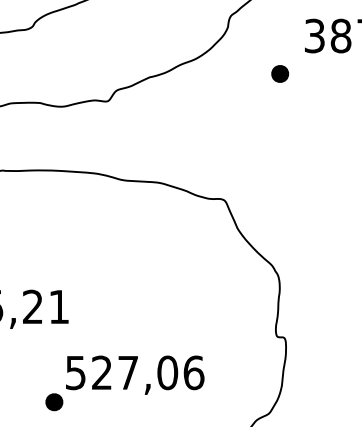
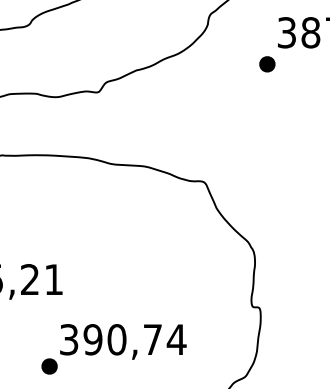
part: (280, 74) -> (267, 64), moved
text: (135, 372) -> (123, 339), 527,06 -> 390,74

